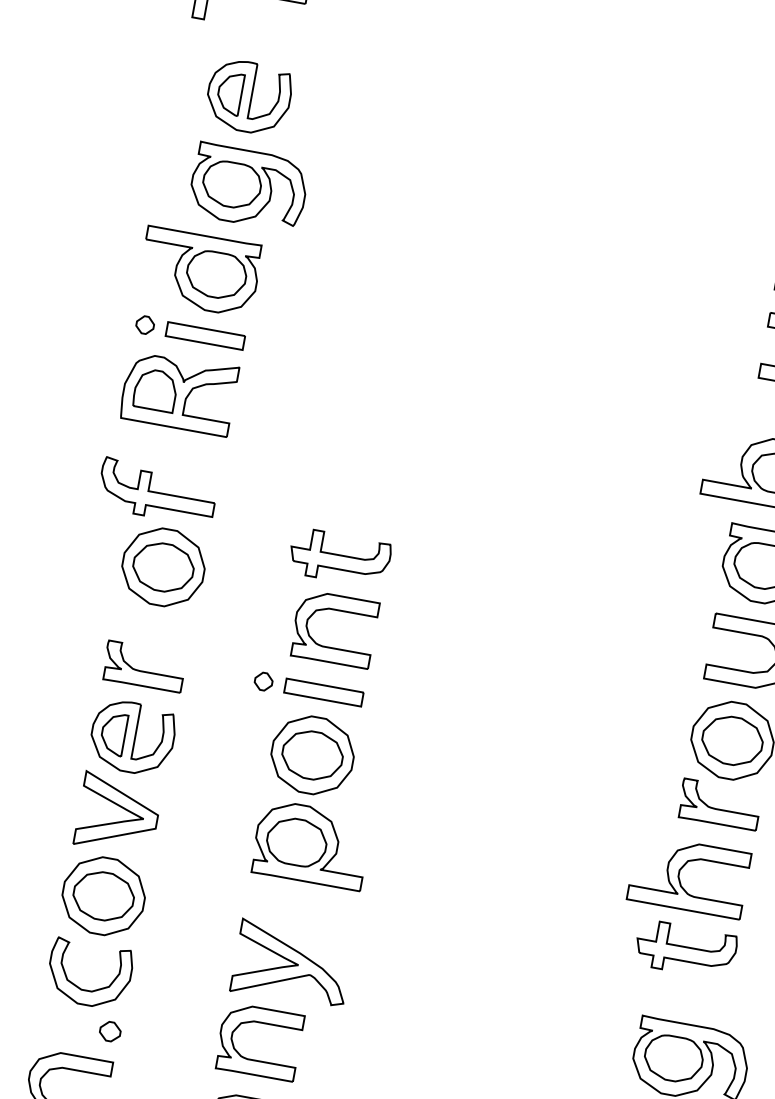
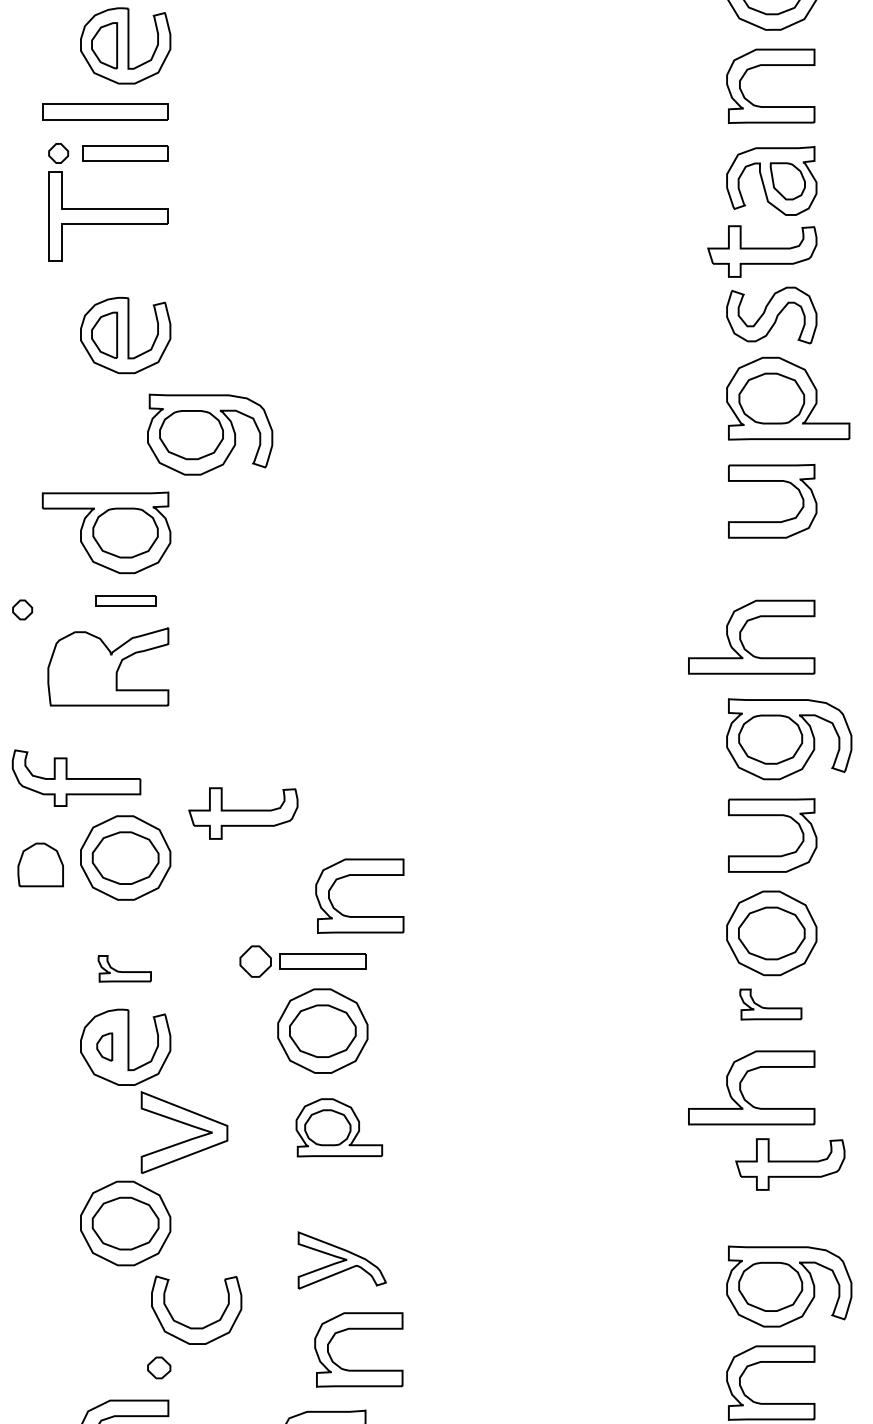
part: (249, 187) -> (210, 434), moved
part: (145, 324) -> (22, 609), moved
part: (205, 335) -> (125, 600), size x0.7
part: (155, 389) -> (40, 864), moved
part: (157, 491) -> (76, 777), moved
part: (339, 558) -> (243, 813), moved
part: (337, 610) -> (359, 875), moved
part: (144, 666) -> (124, 968), size x0.6
part: (263, 680) -> (255, 960), size x1.6
part: (113, 733) -> (104, 1046), size x0.6
part: (719, 804) -> (770, 1004), size x0.7
part: (122, 808) -> (187, 1125), moved
part: (311, 844) -> (339, 1127), size x0.7
part: (685, 949) -> (790, 1164), moved
part: (292, 964) -> (342, 1260), size x0.7
part: (86, 989) -> (196, 1327), moved
part: (262, 1023) -> (358, 1329), moved

